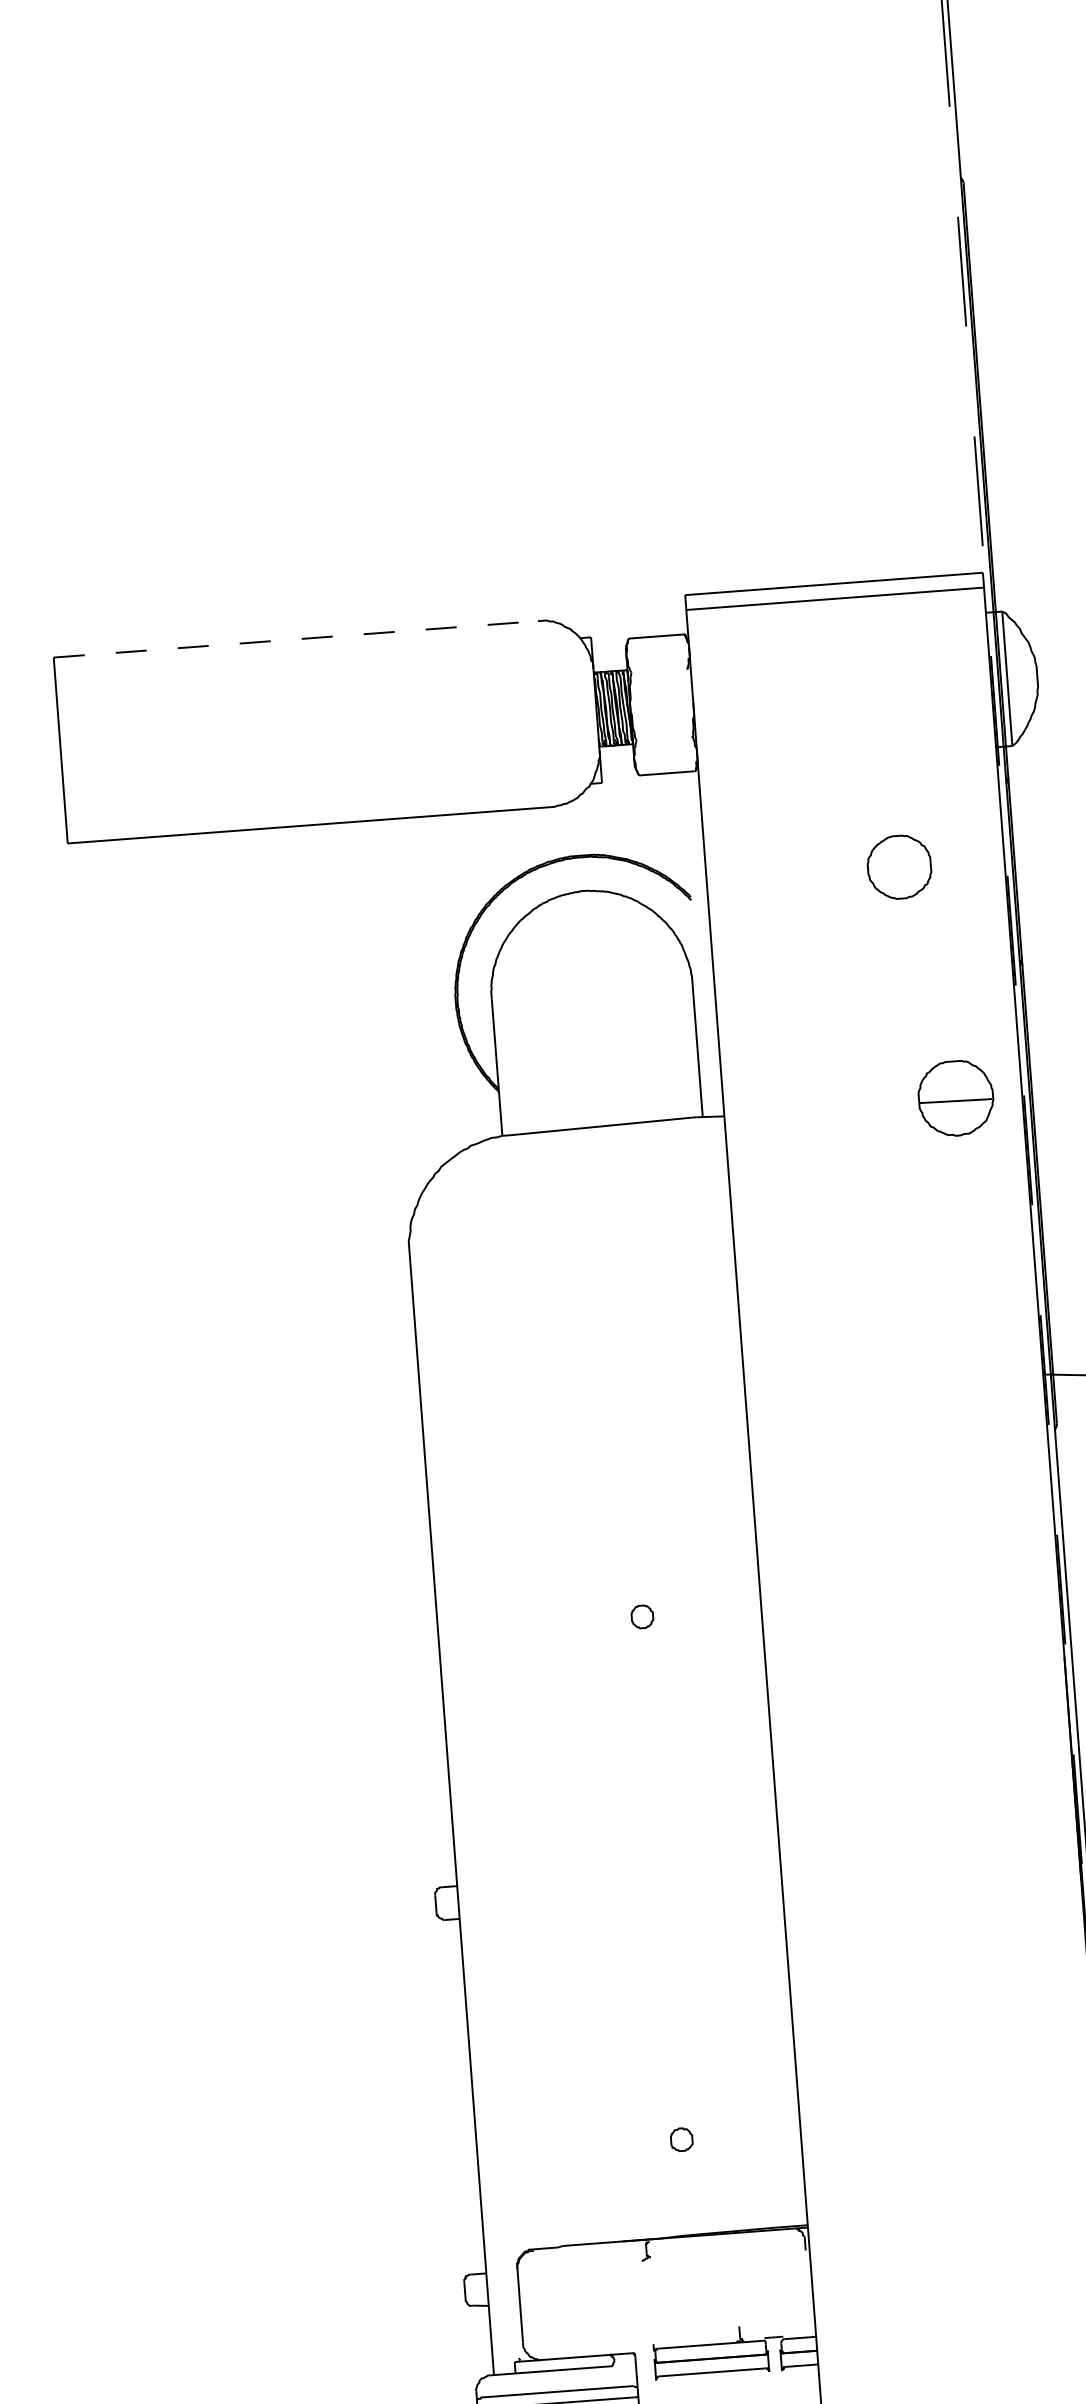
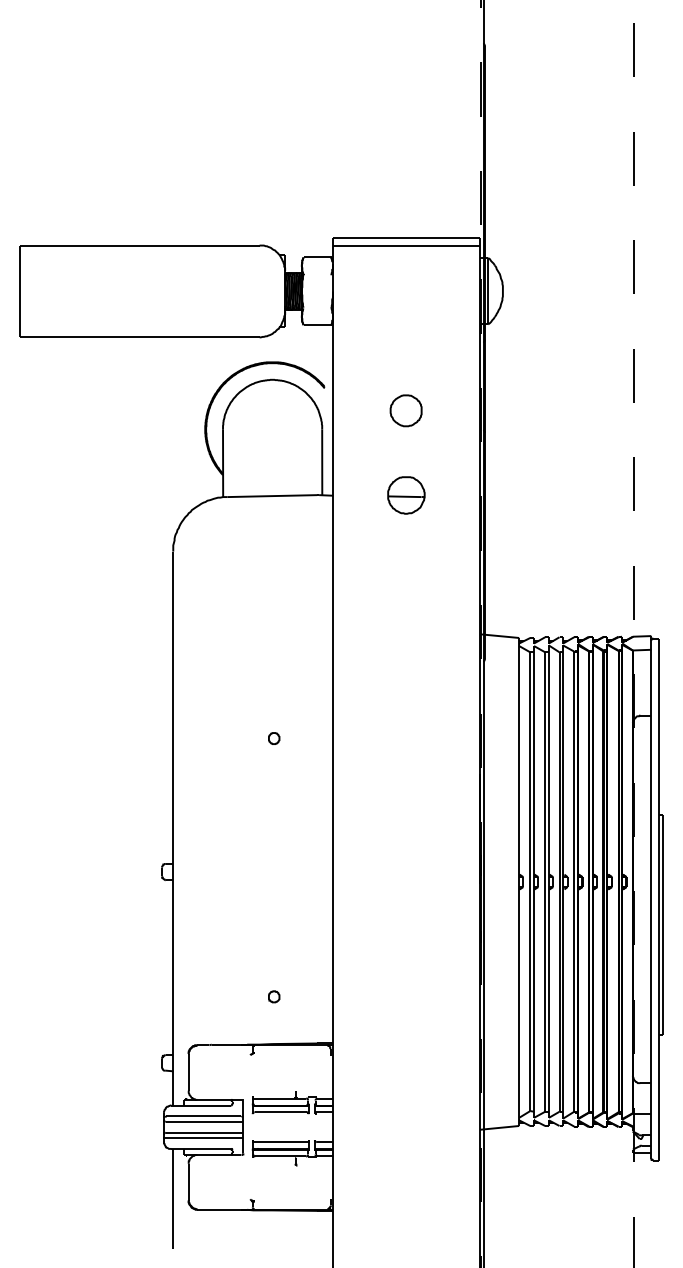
line: (296, 639) -> (140, 245), dashed -> solid
part: (898, 866) -> (405, 410), moved
part: (956, 1098) -> (406, 495), moved

